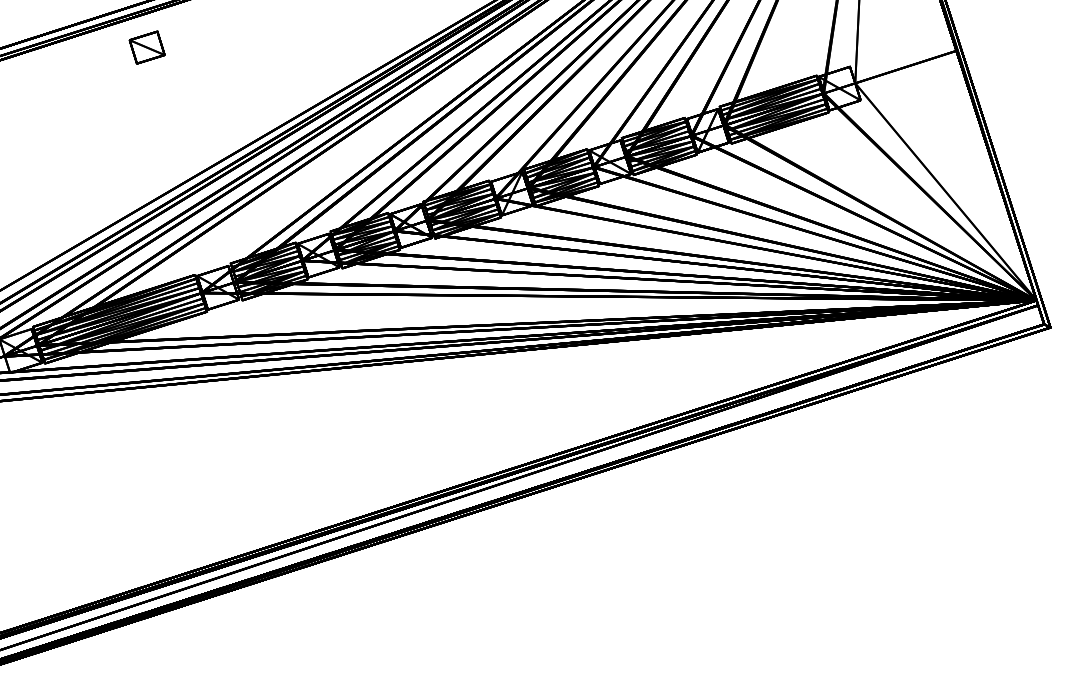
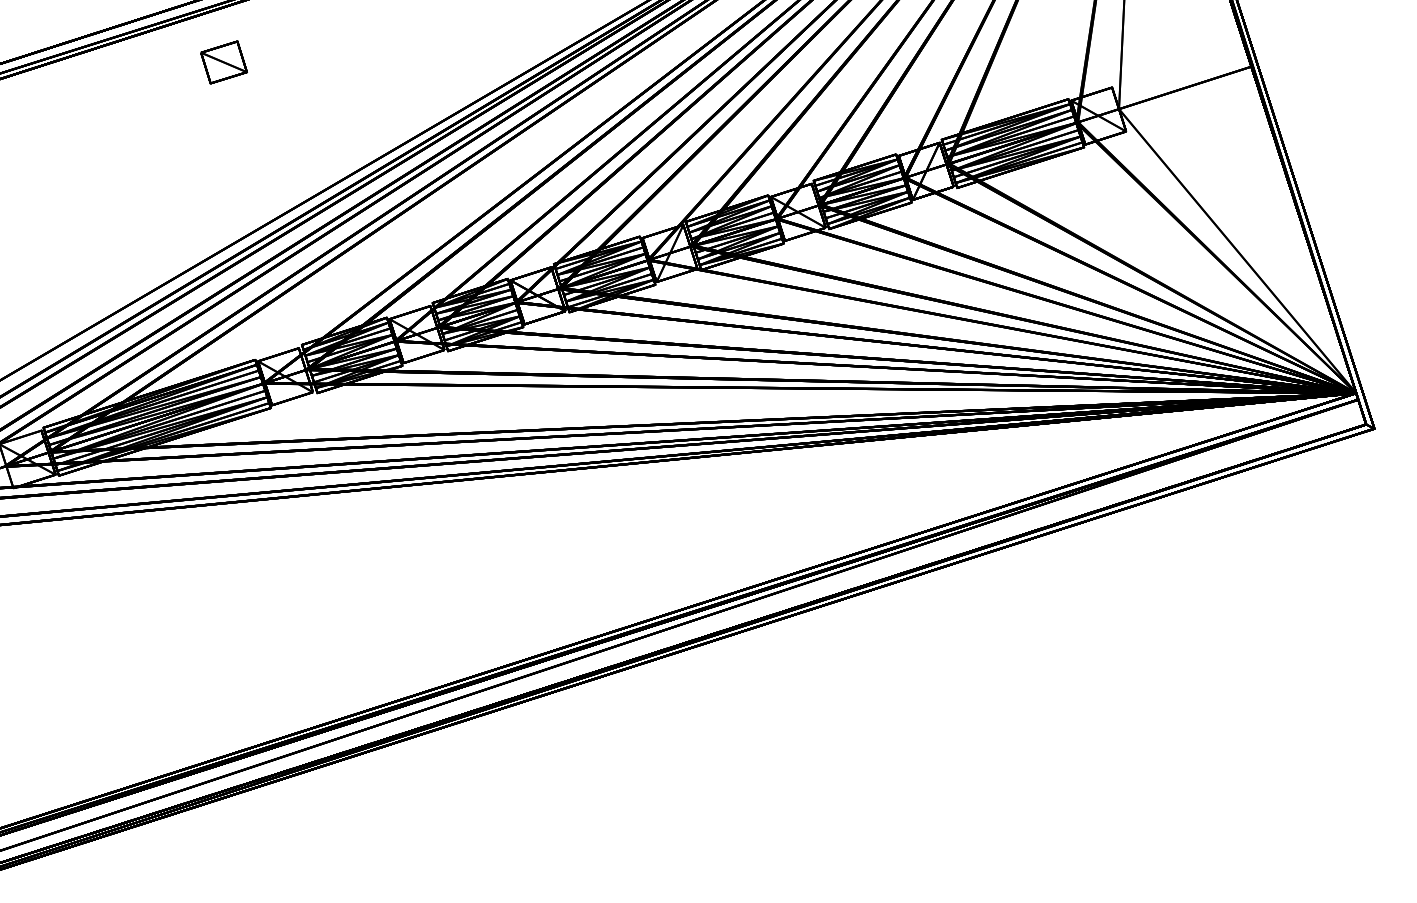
part: (146, 47) -> (223, 62), moved

